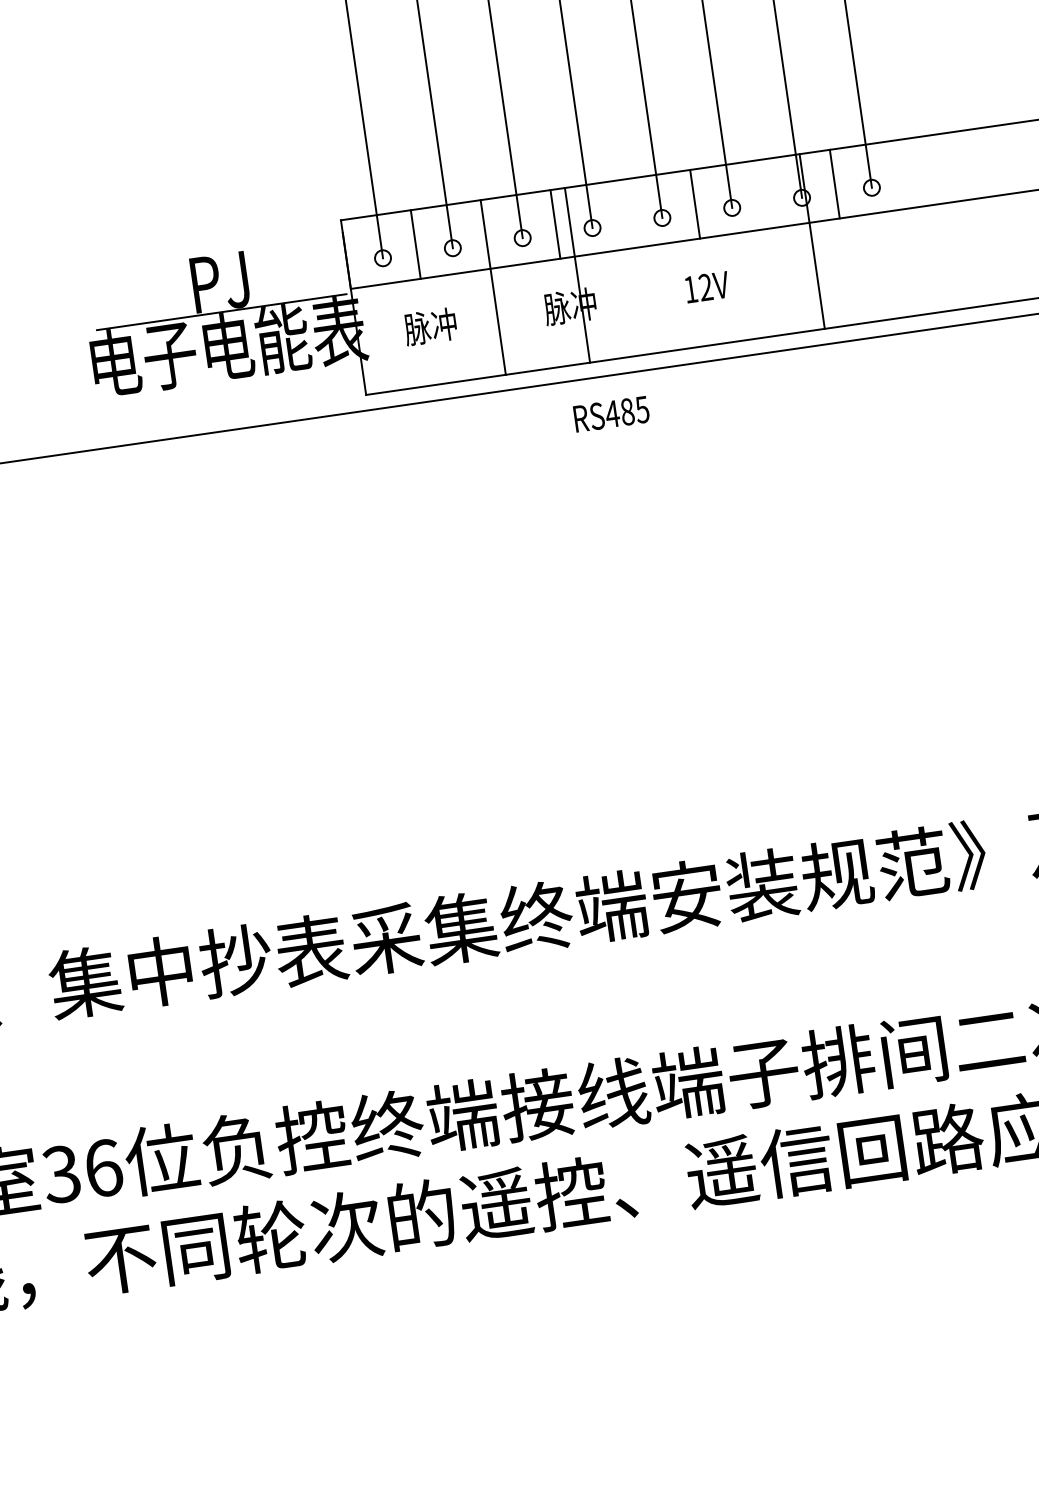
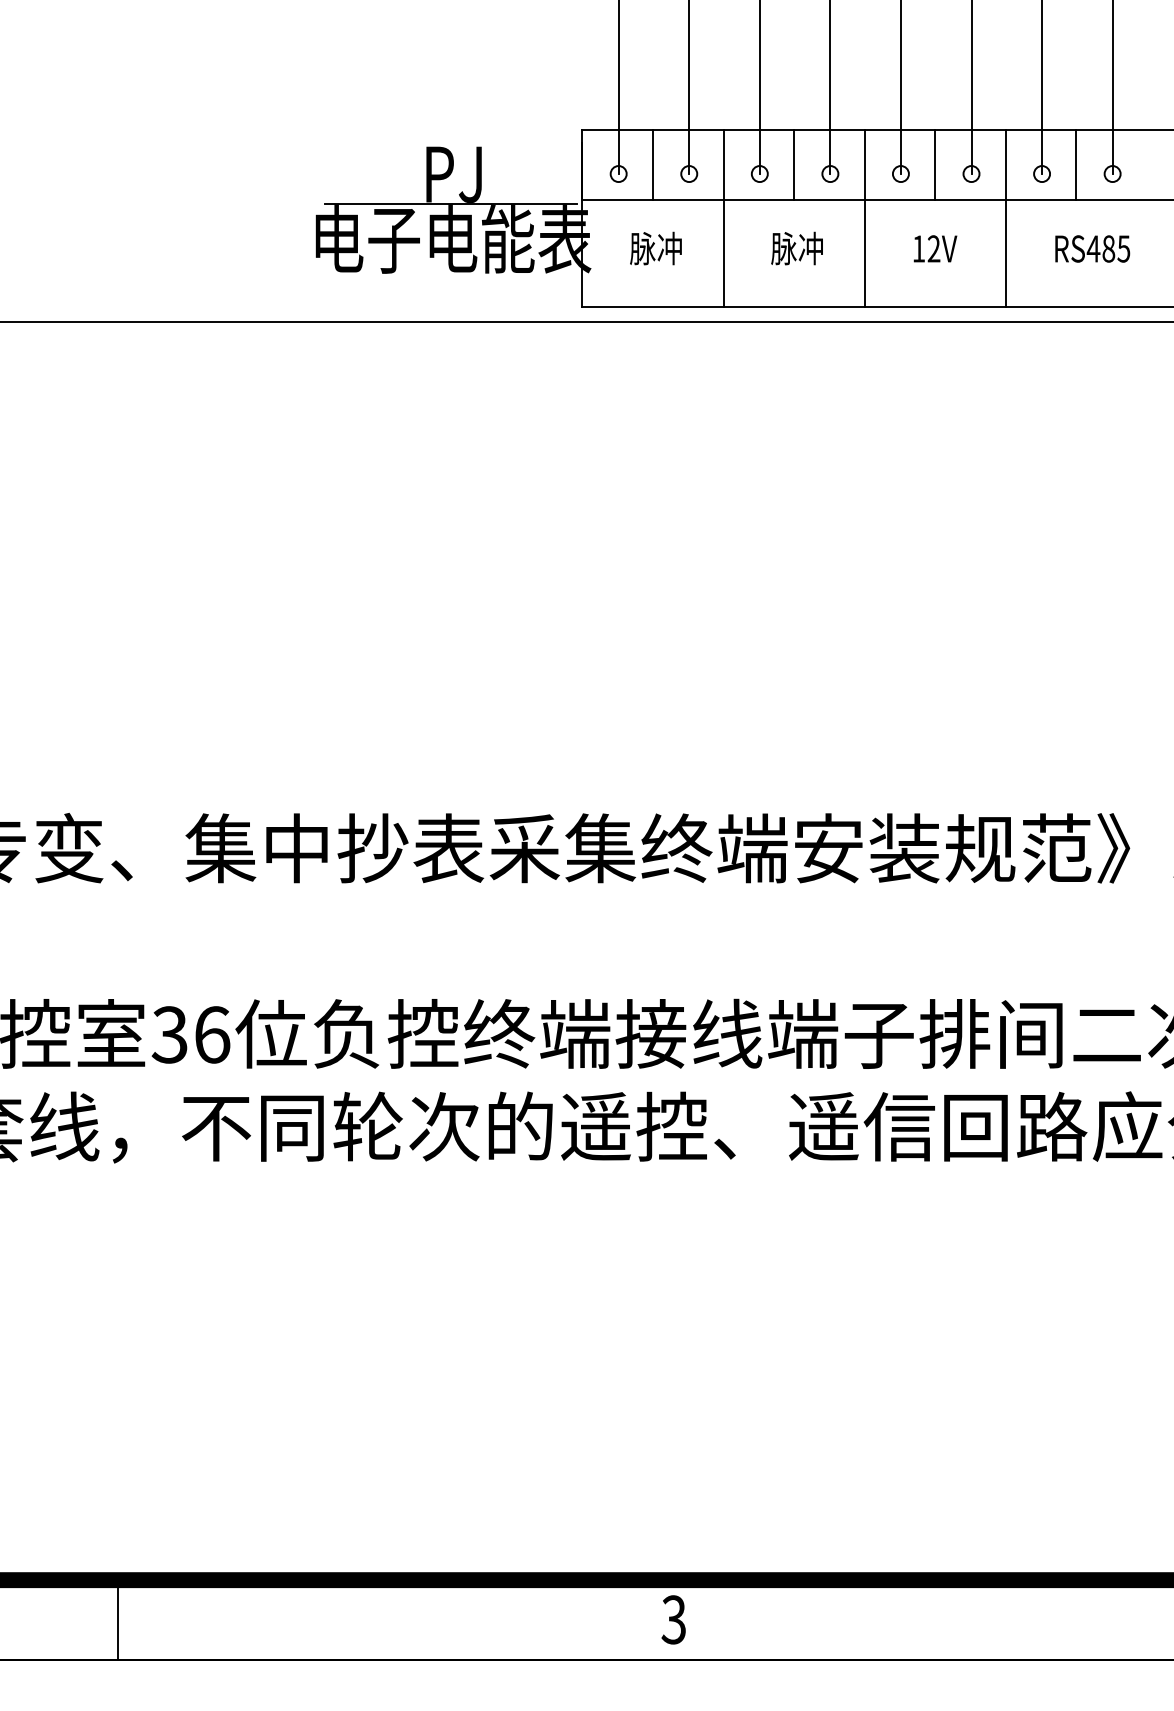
line: (811, 241) -> (1005, 218), moved
line: (577, 275) -> (864, 218), moved
text: (611, 413) -> (1092, 248), moved

